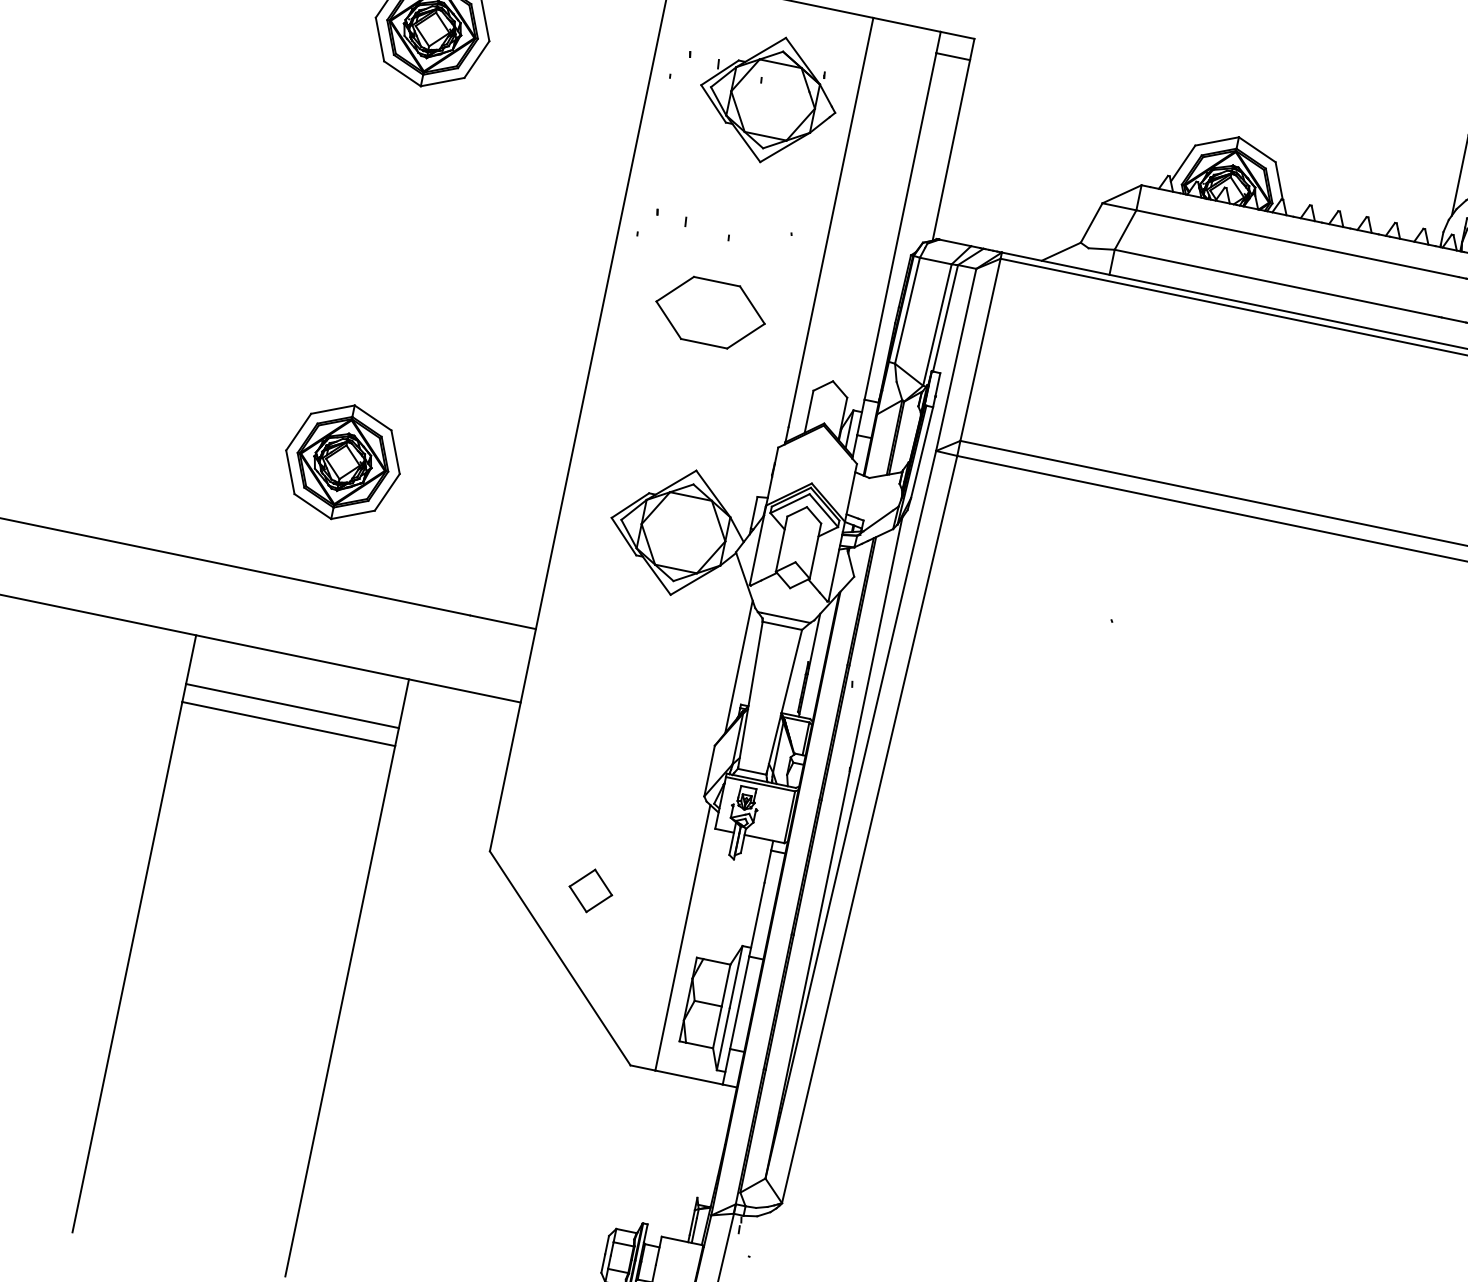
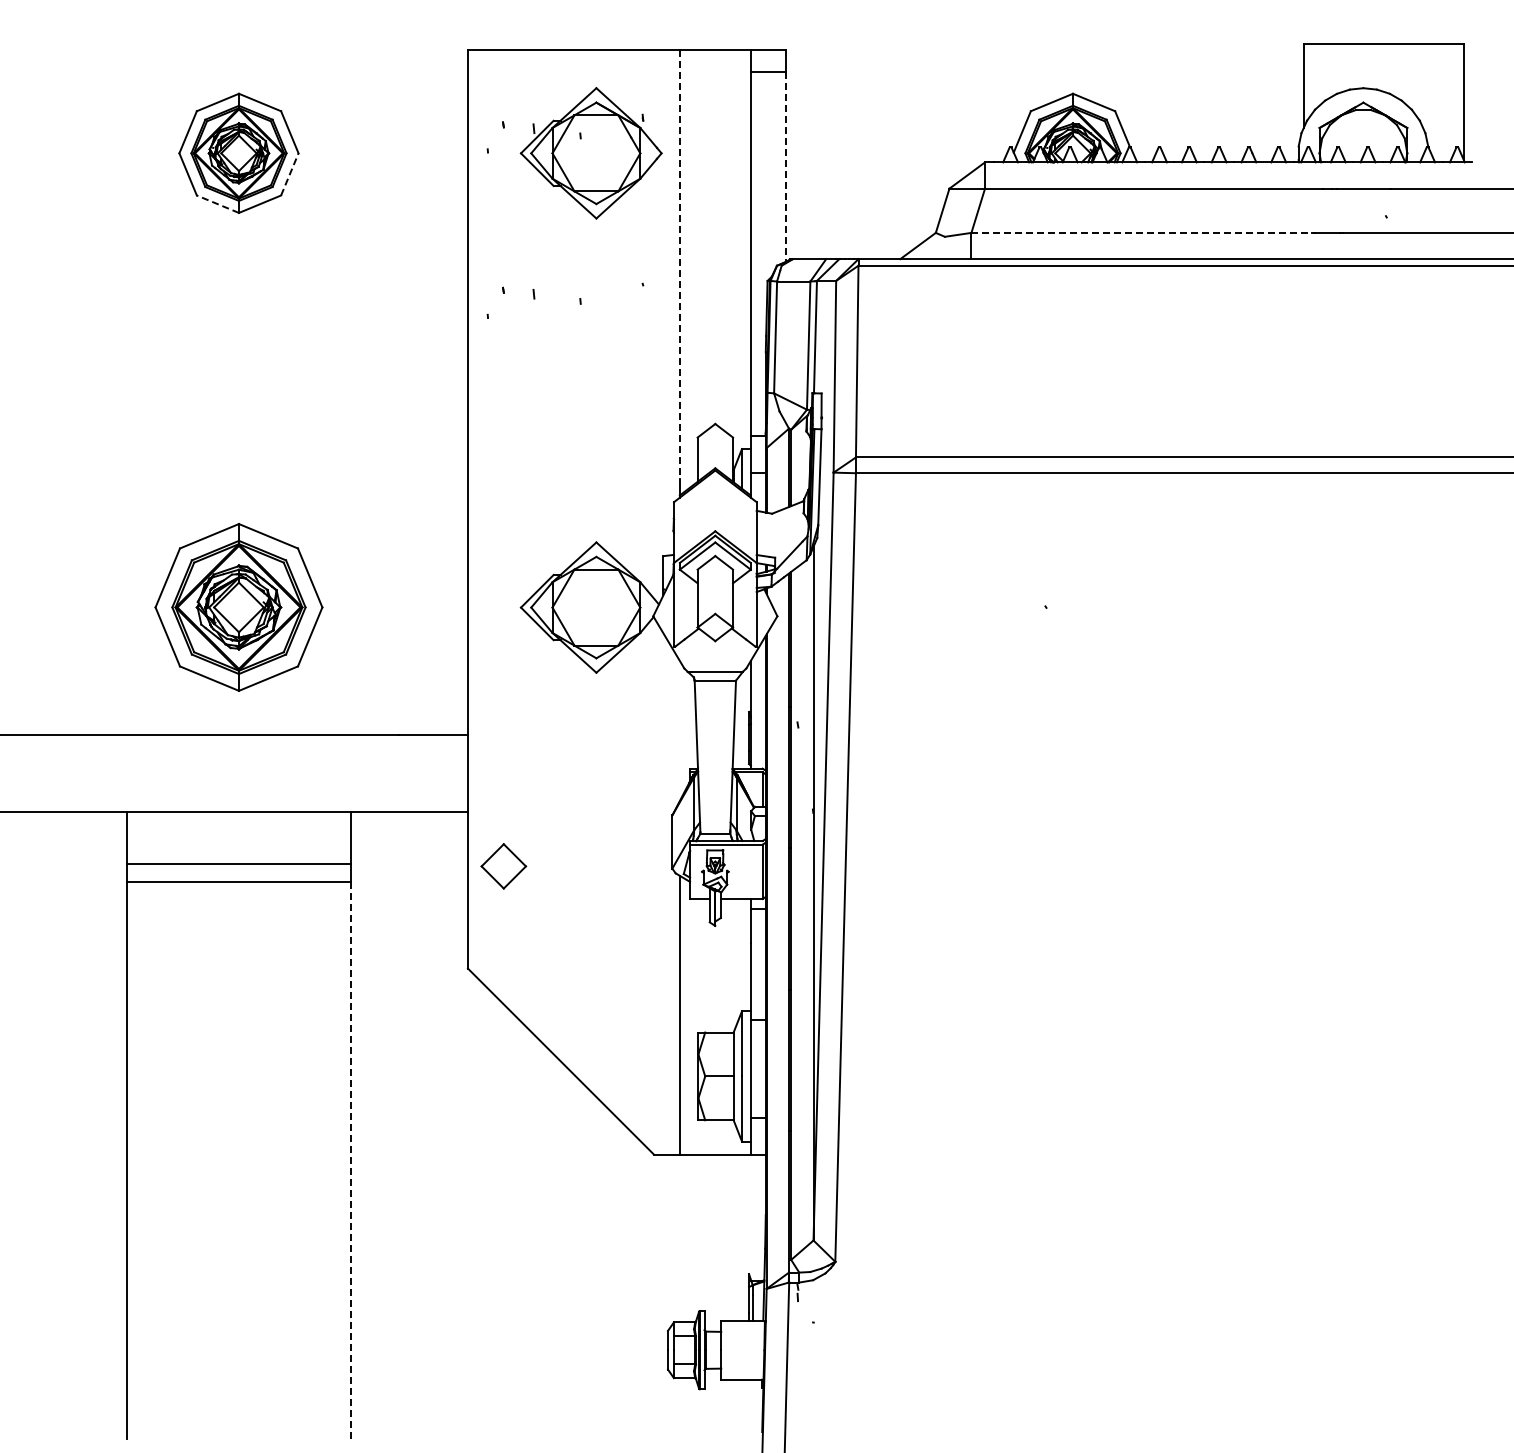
line: (476, 59) -> (289, 174), solid -> dashed
line: (402, 73) -> (217, 204), solid -> dashed
line: (951, 150) -> (786, 166), solid -> dashed
line: (831, 222) -> (680, 264), solid -> dashed
line: (1277, 283) -> (1142, 232), solid -> dashed
part: (710, 312) -> (577, 380), removed
part: (342, 462) -> (238, 607), size x1.4
line: (739, 666) -> (680, 730), removed
part: (590, 890) -> (503, 866), moved
line: (340, 1010) -> (350, 1160), solid -> dashed

